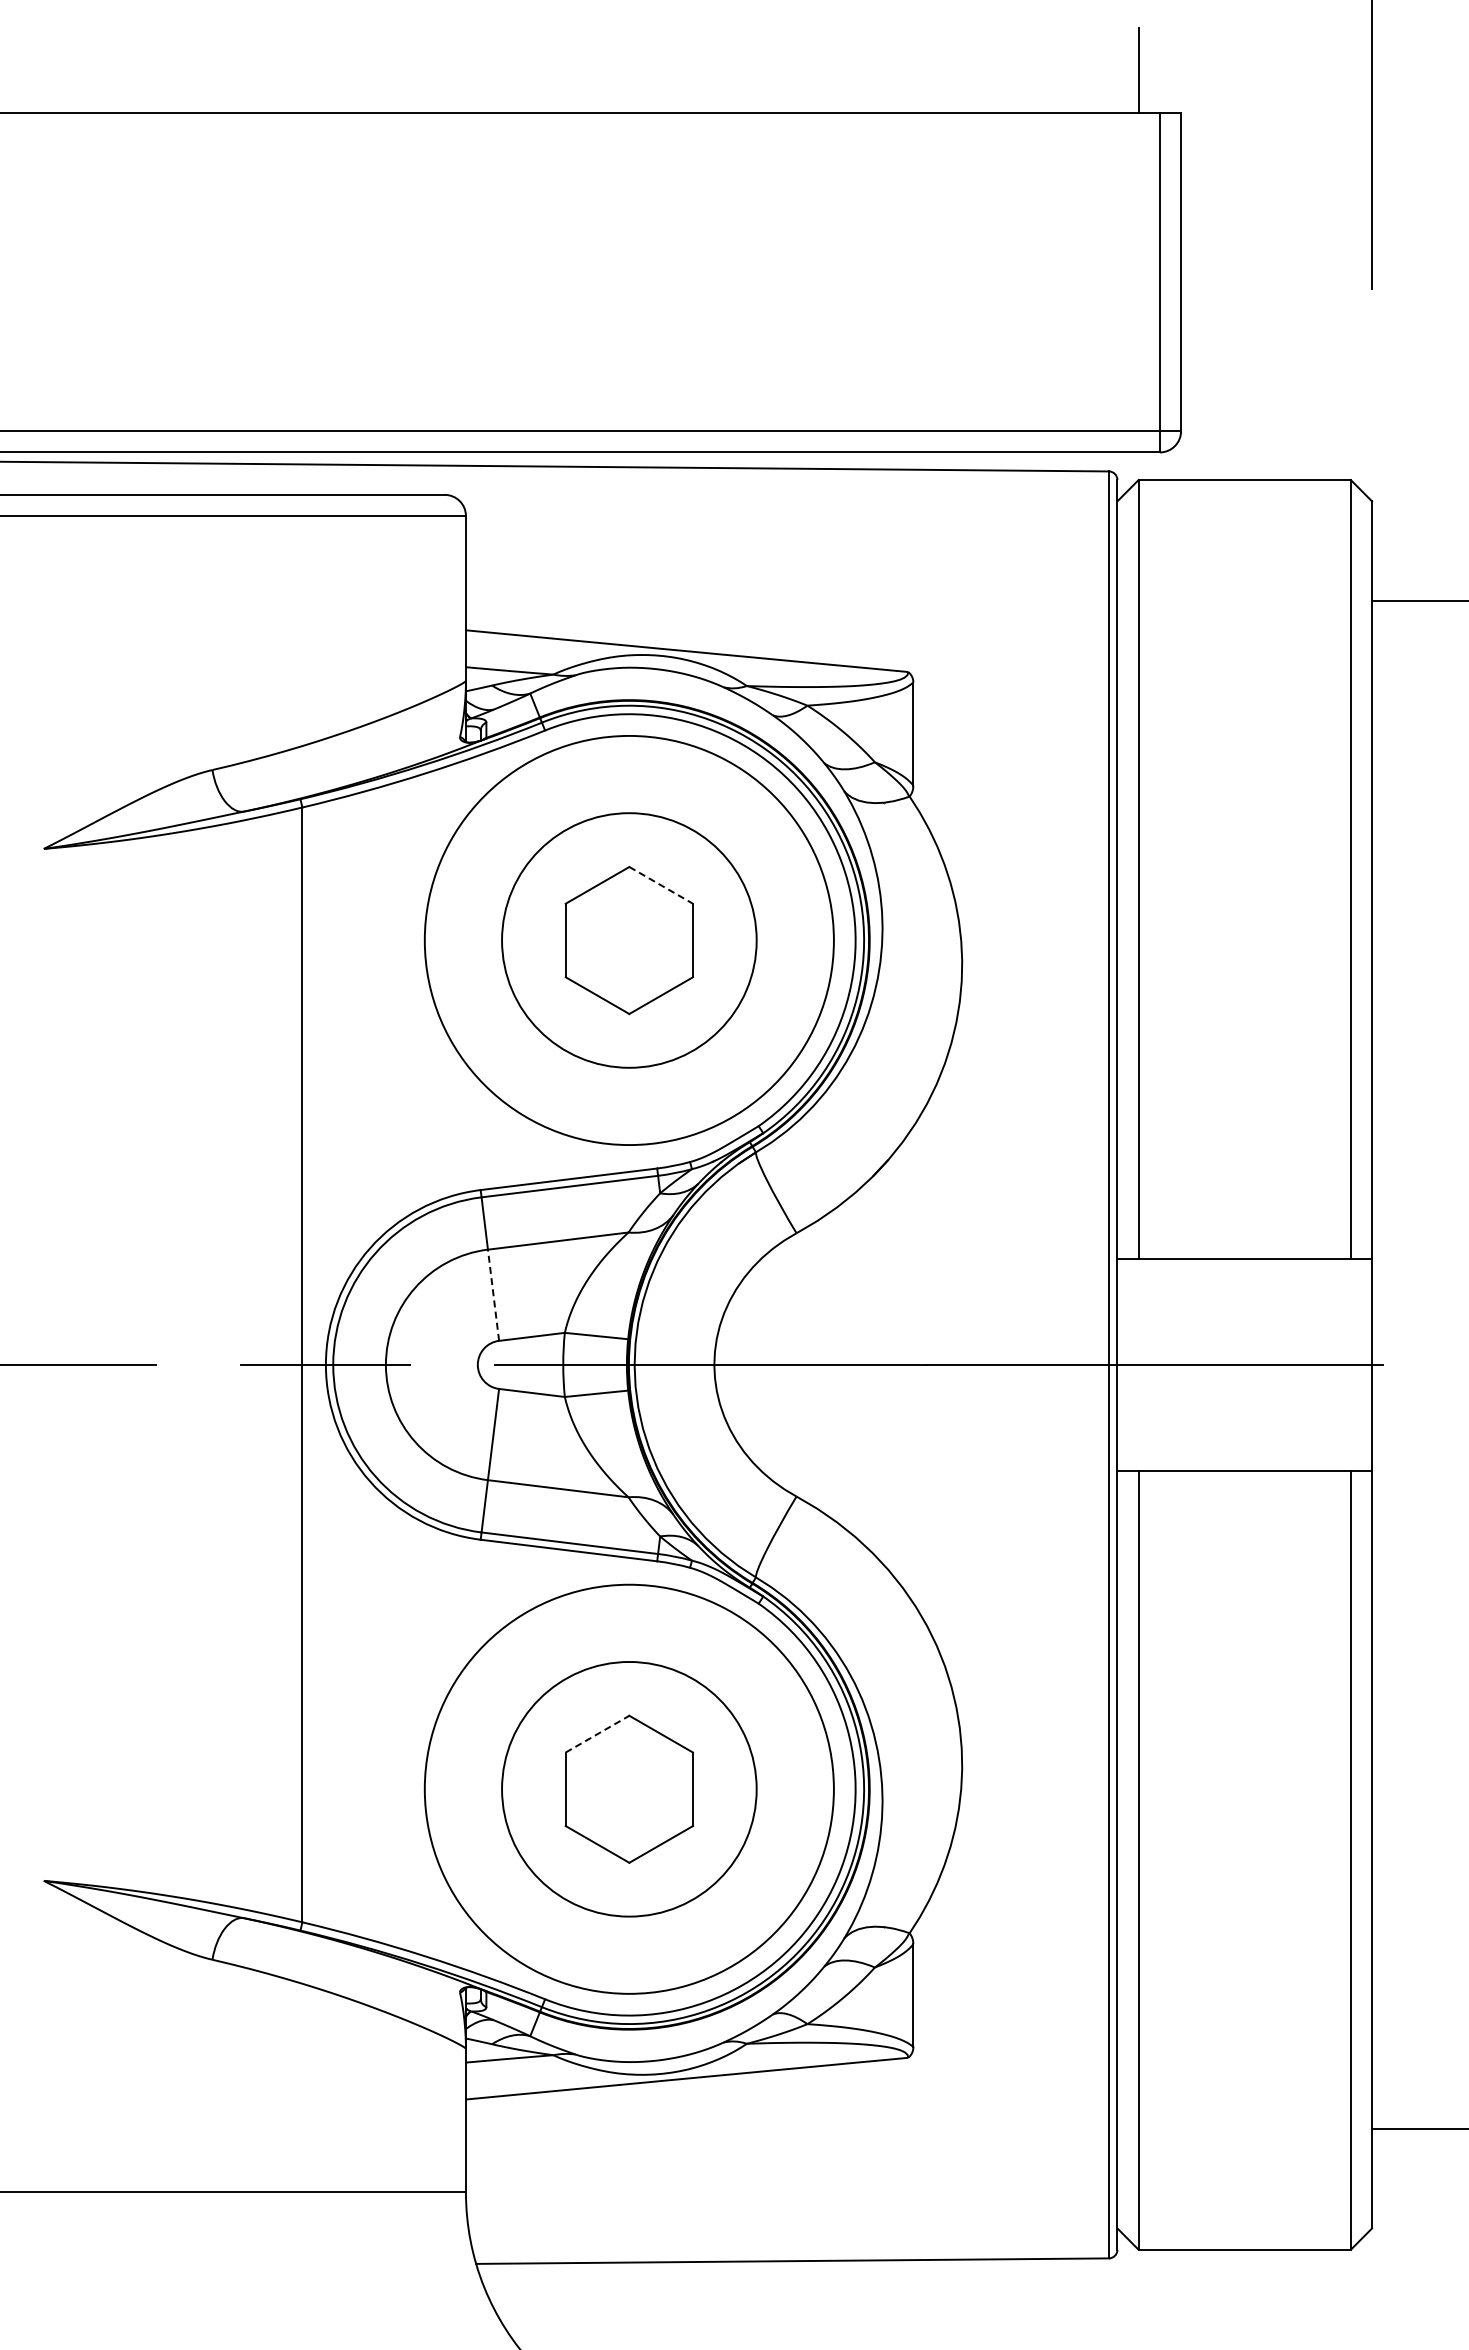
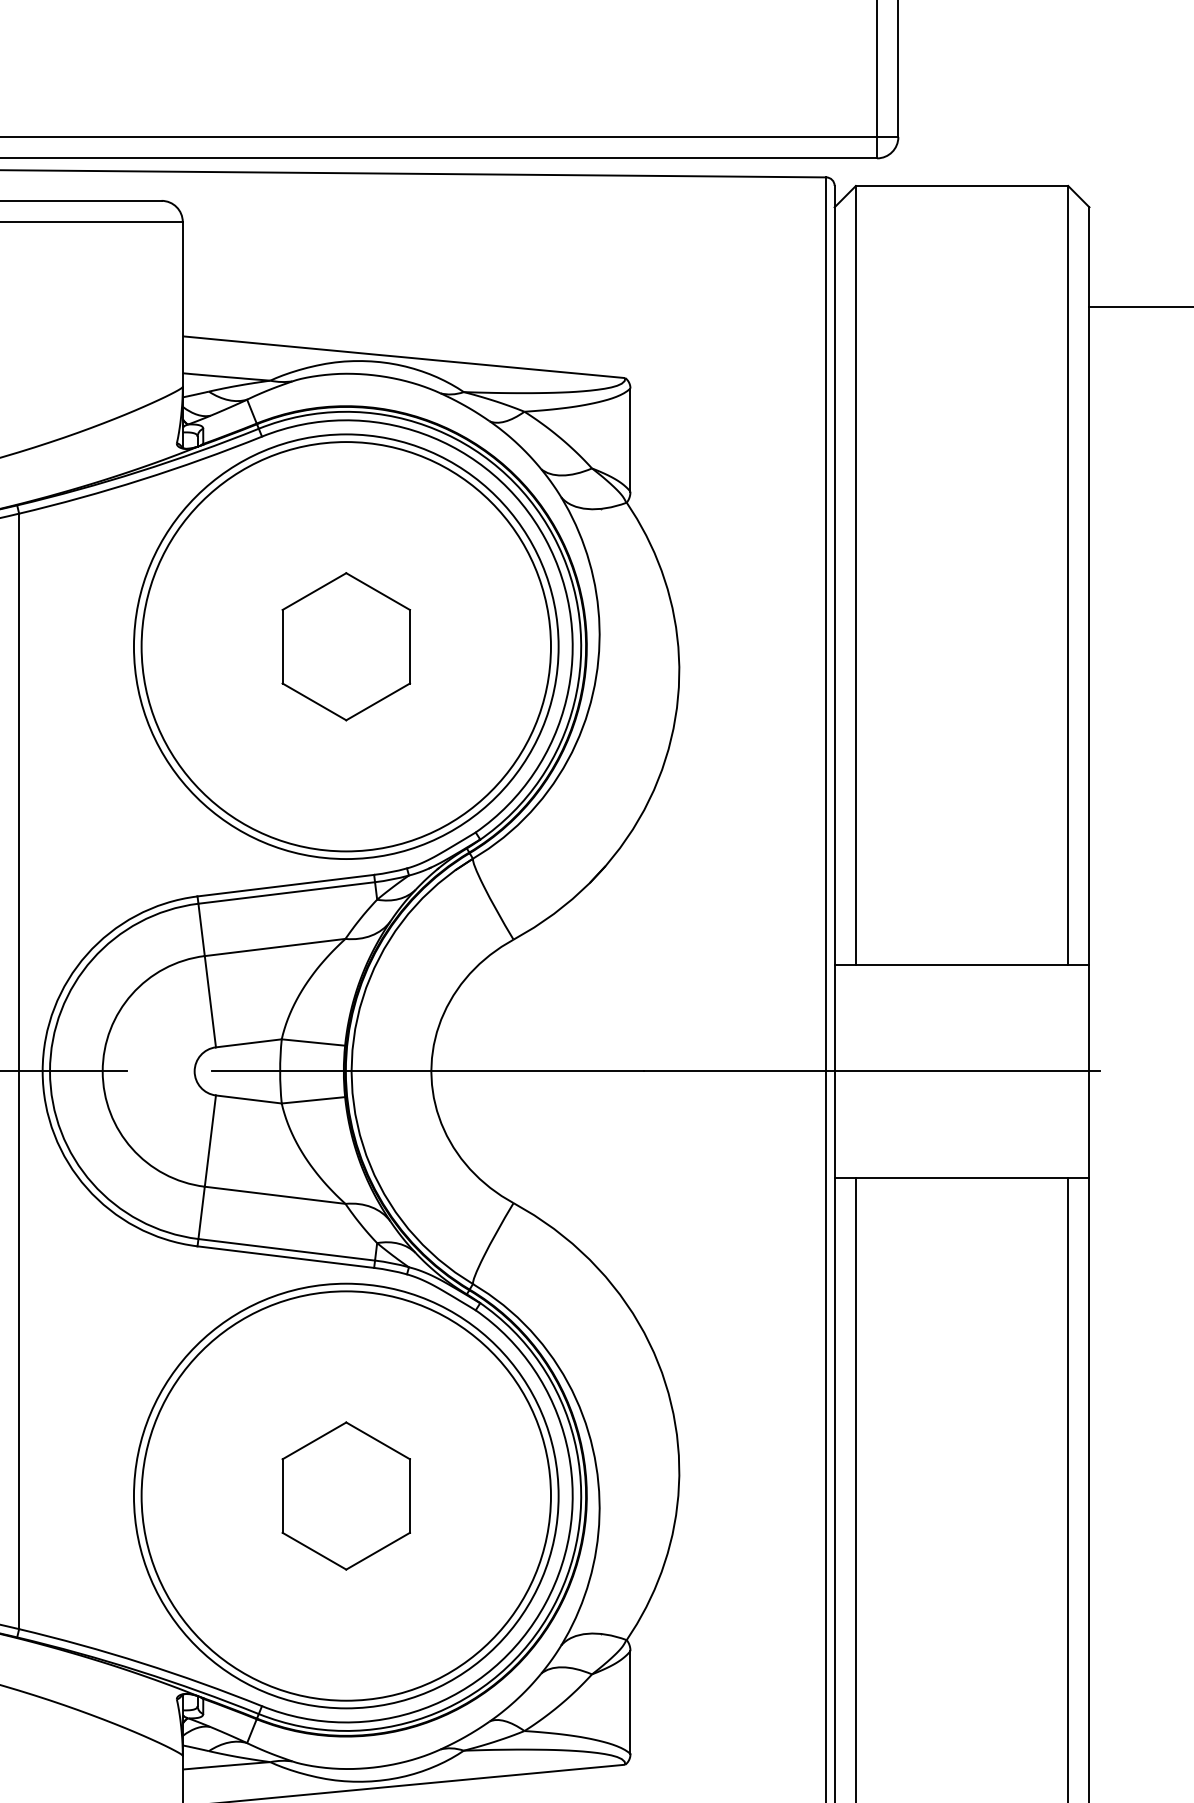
line: (661, 885) -> (378, 591), dashed -> solid
circle: (629, 940) -> (346, 646), size x1.67
line: (493, 1295) -> (210, 1001), dashed -> solid
line: (597, 1734) -> (314, 1441), dashed -> solid
circle: (629, 1789) -> (346, 1496), size x1.67

